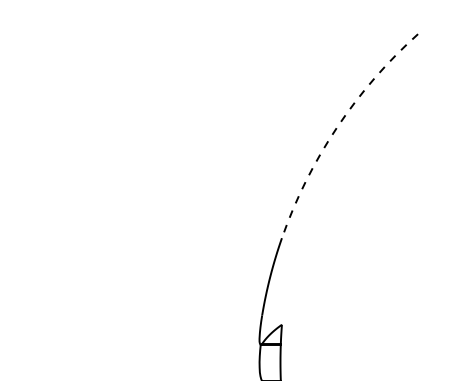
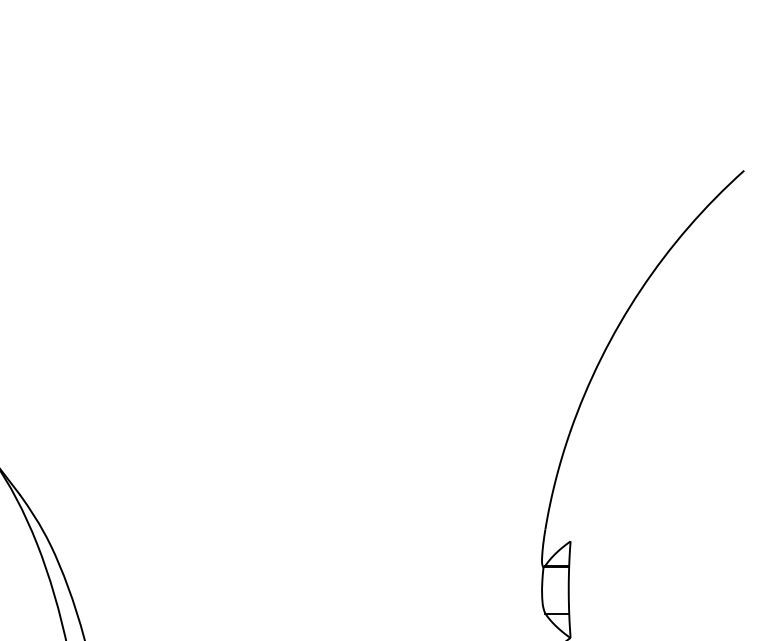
arc: (336, 127) -> (640, 289), dashed -> solid

